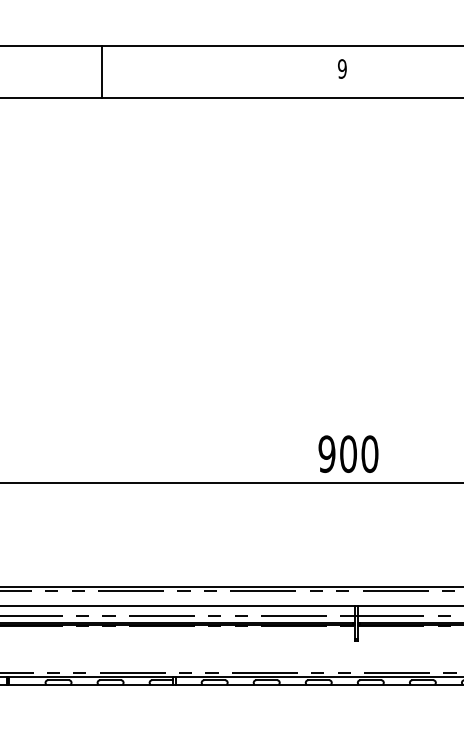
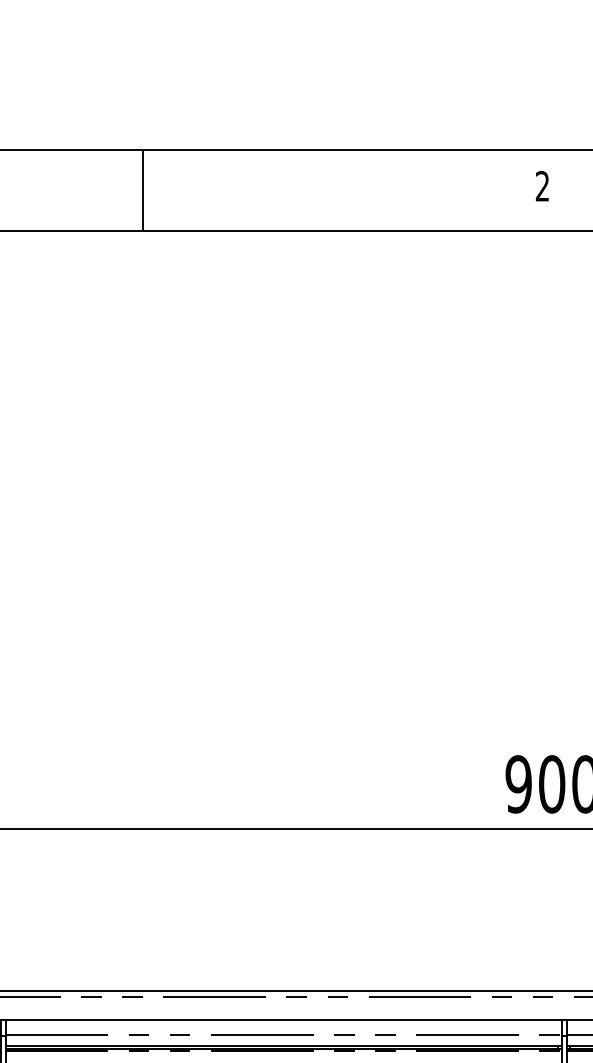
text: (342, 68) -> (542, 185), 9 -> 2
line: (102, 71) -> (143, 190), moved

